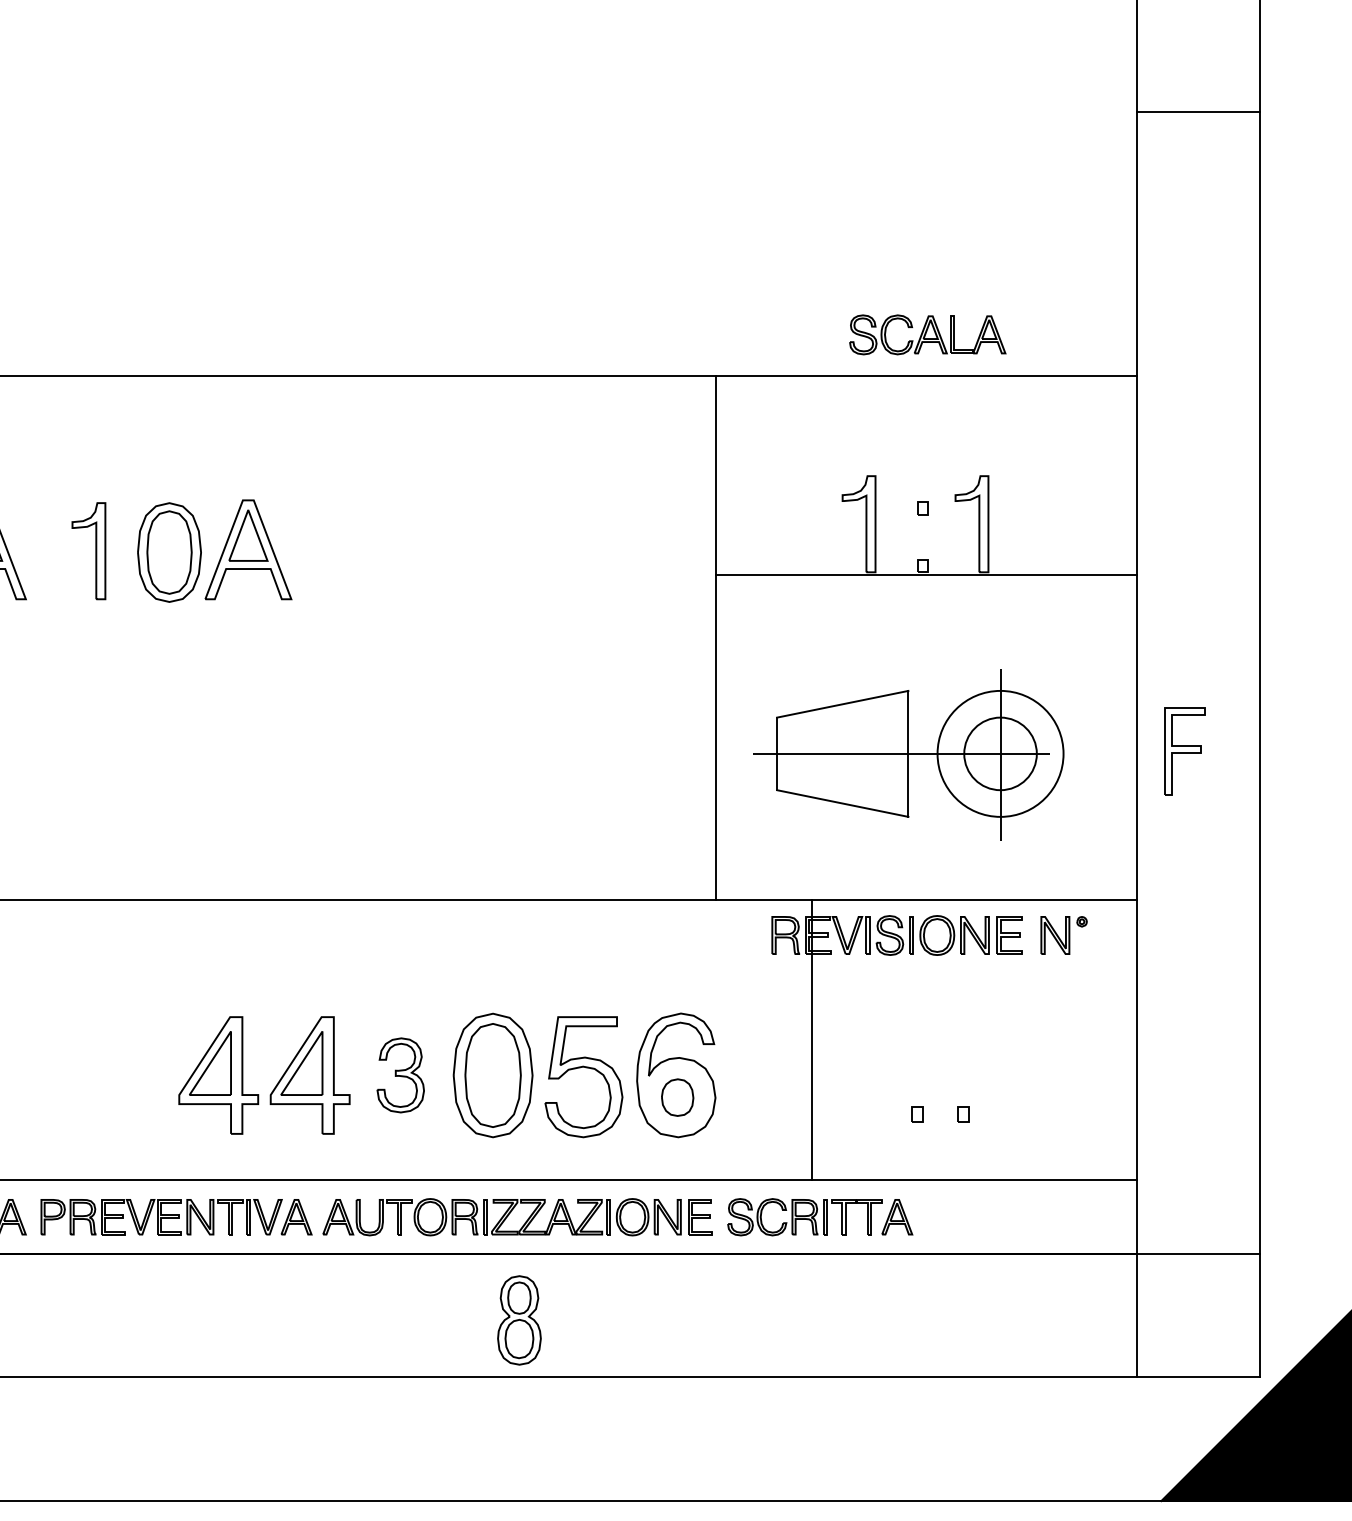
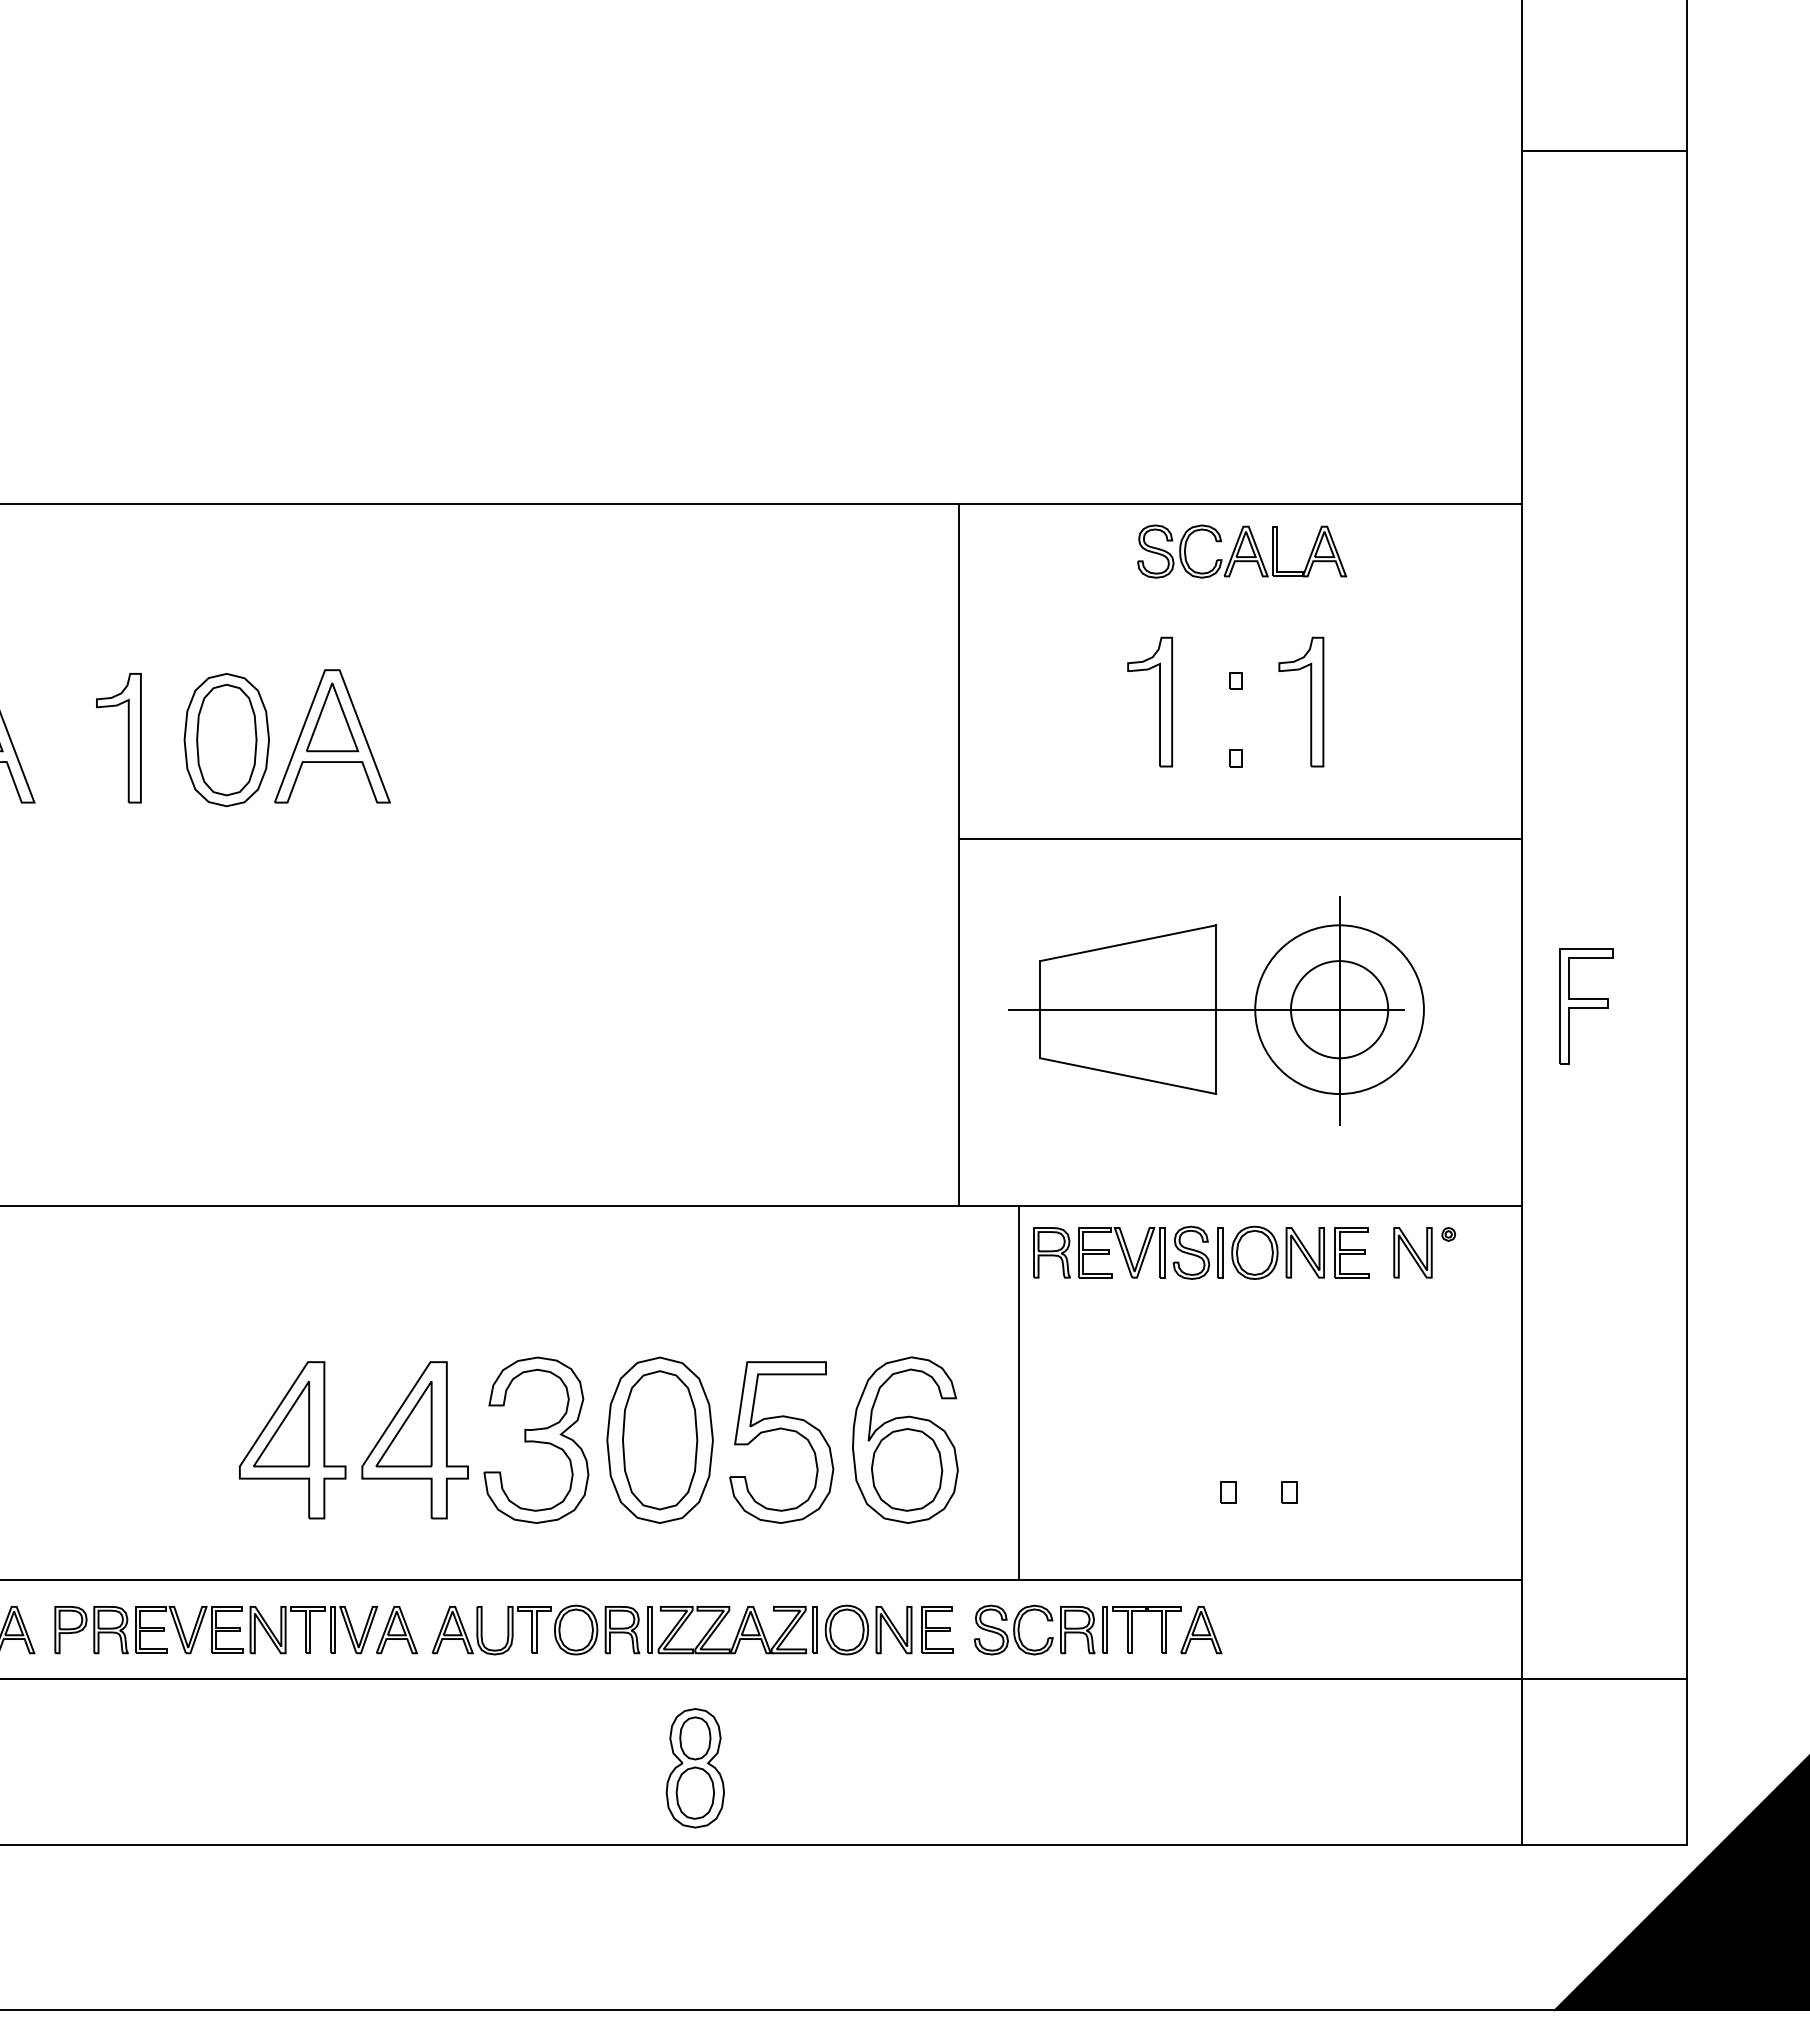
part: (928, 334) -> (1242, 551), moved
line: (925, 575) -> (1239, 838), moved
line: (811, 1039) -> (1018, 1392), moved
part: (400, 1074) -> (536, 1439), size x1.67
part: (677, 1097) -> (907, 1469), size x1.67

